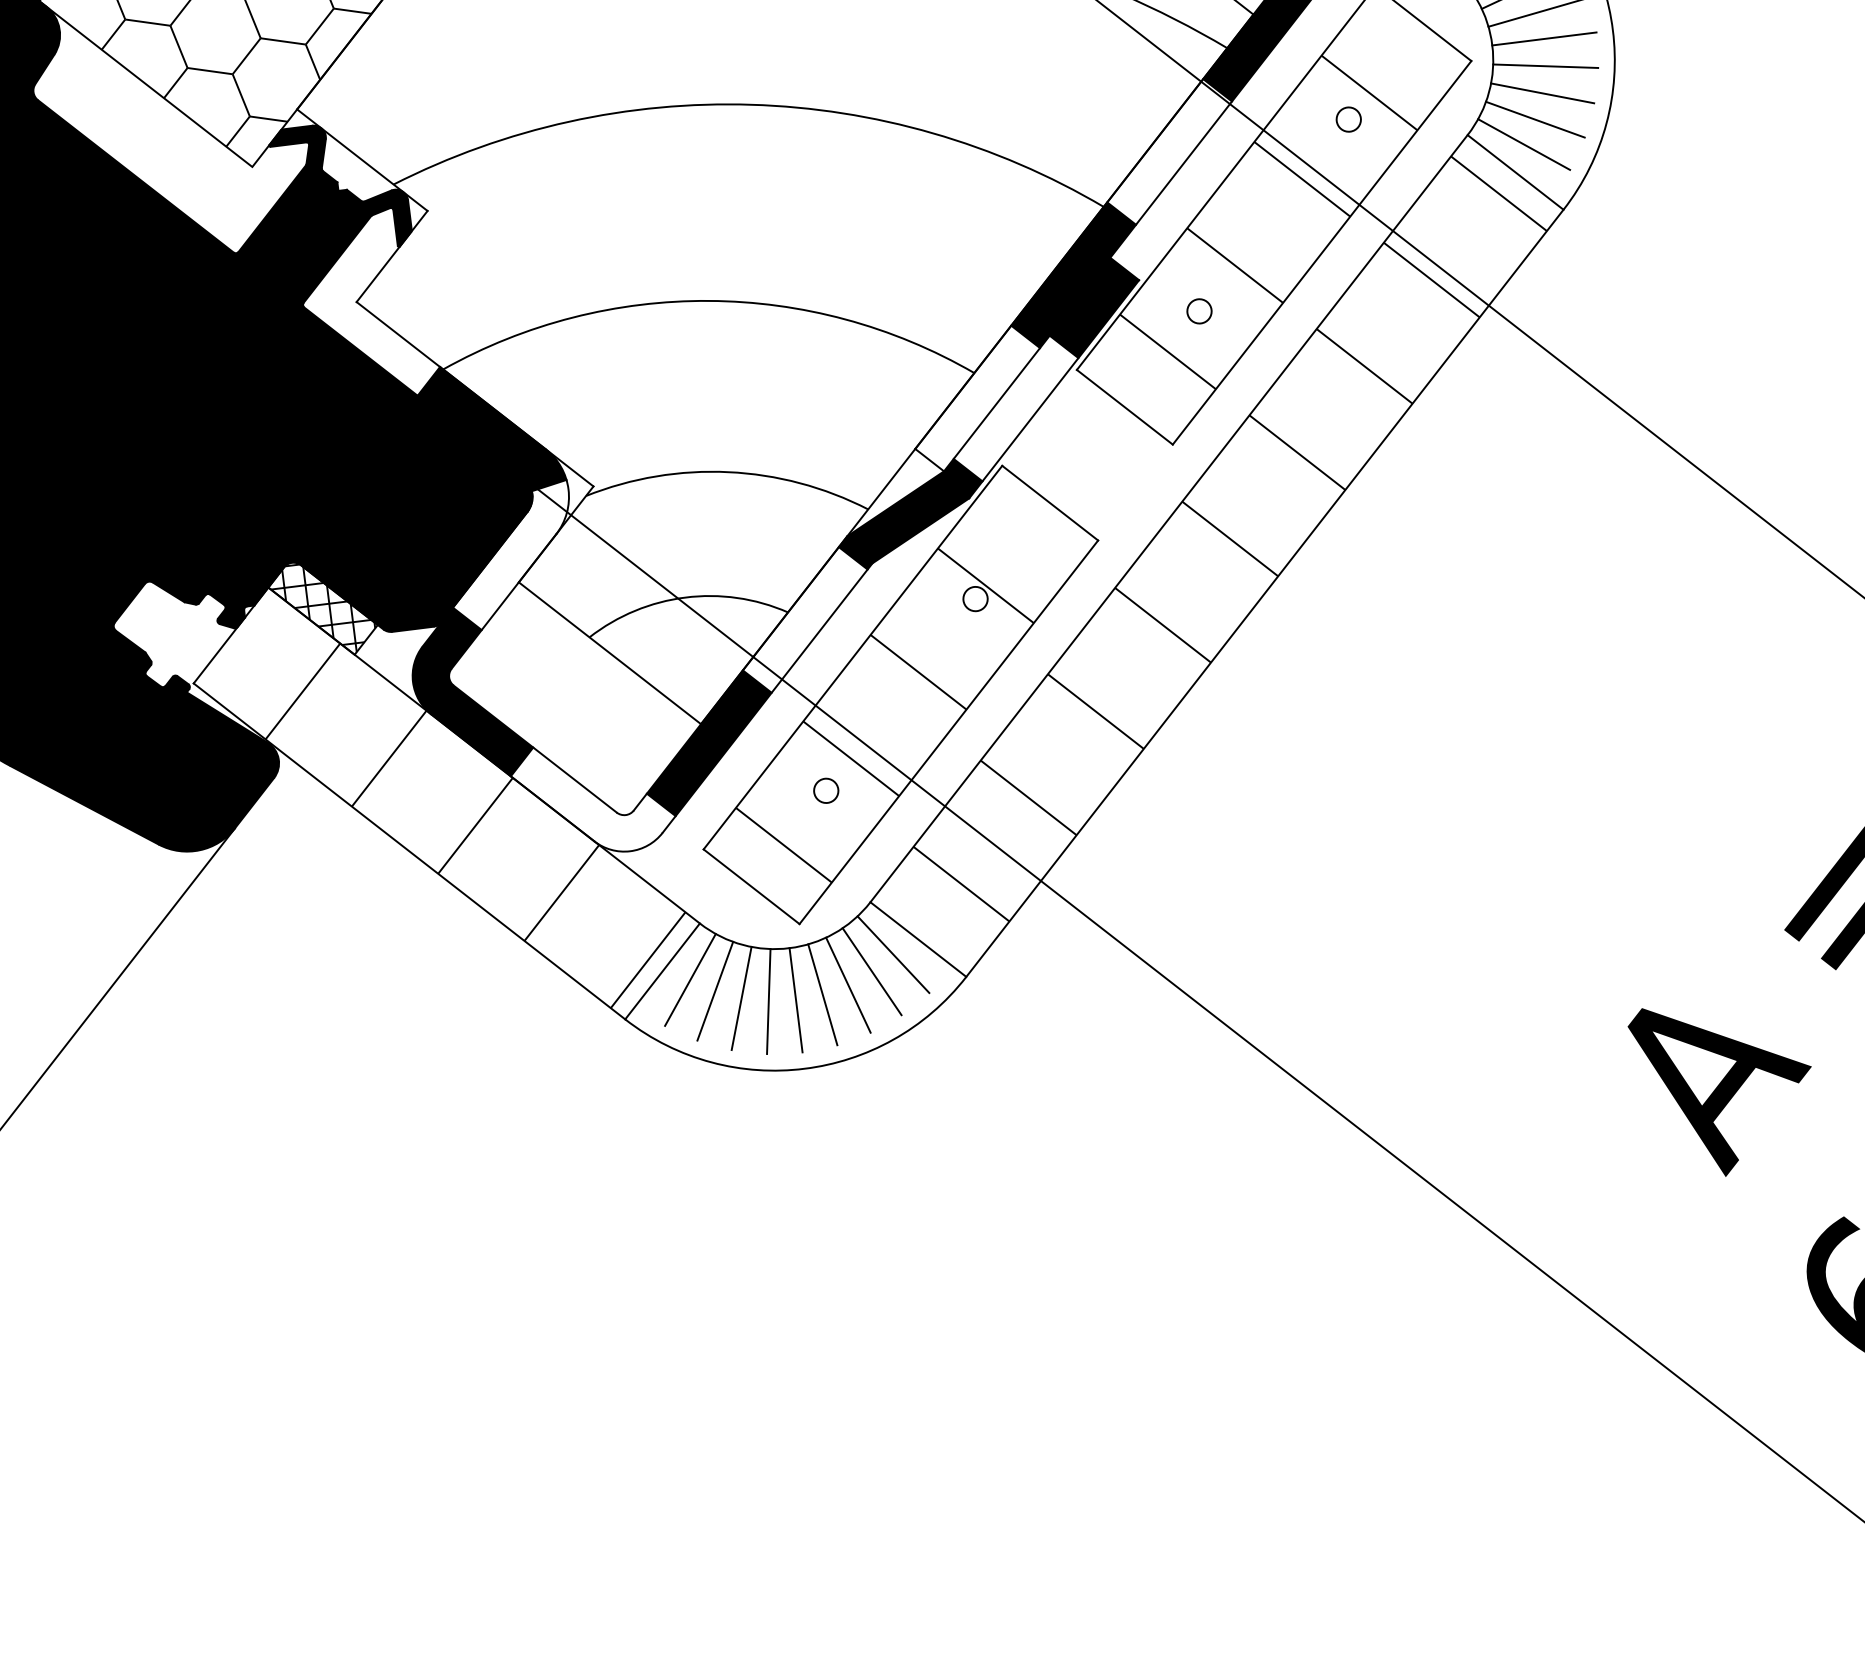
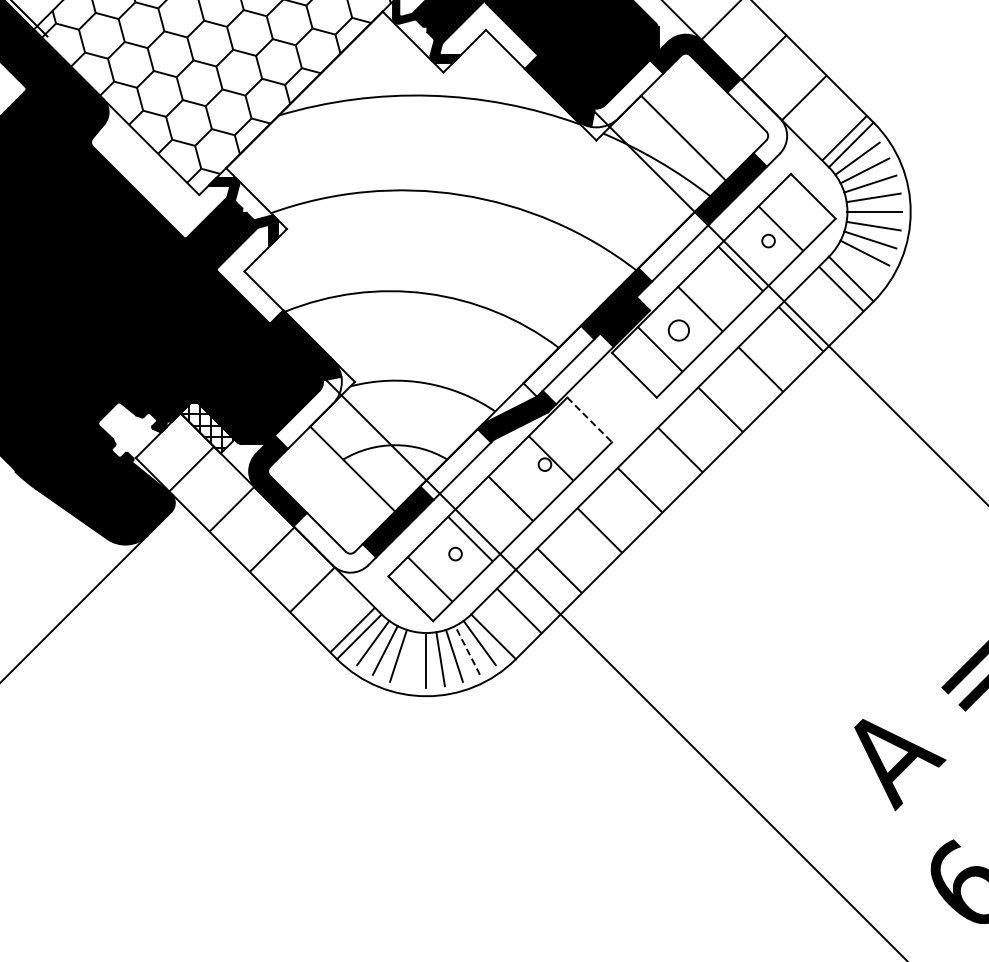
line: (1524, 145) -> (857, 265), removed
circle: (1200, 311) -> (679, 330), size x1.6
line: (1049, 502) -> (589, 419), solid -> dashed
line: (871, 971) -> (467, 650), solid -> dashed
line: (769, 1002) -> (412, 659), removed

